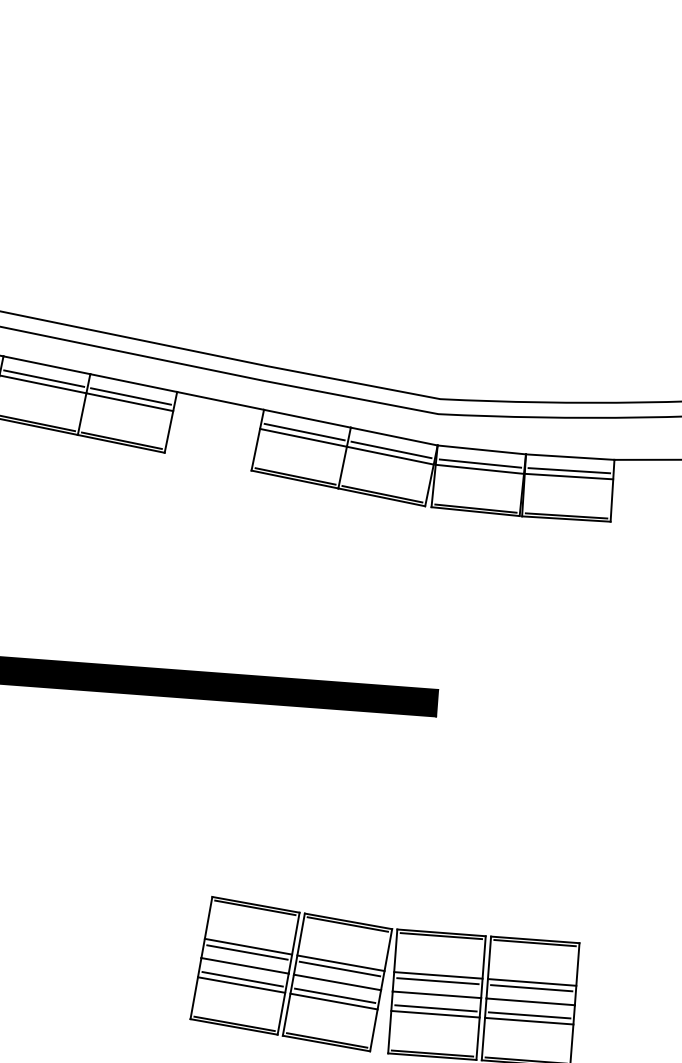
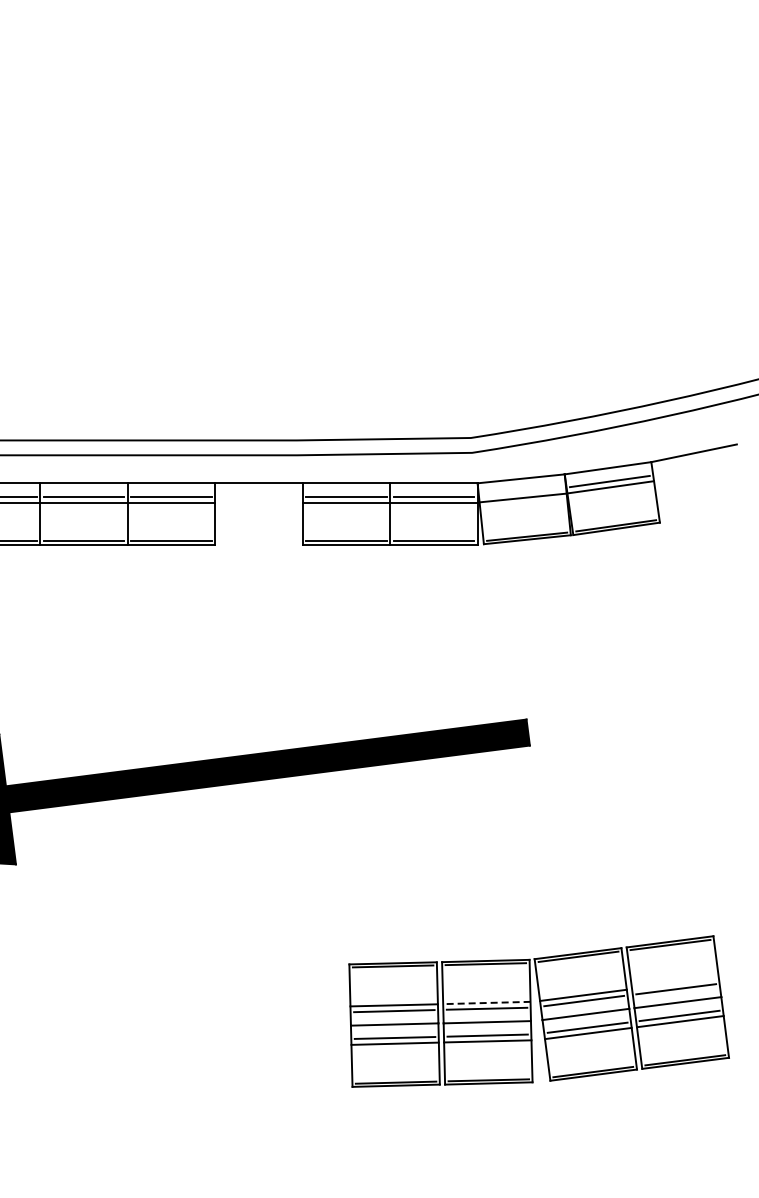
line: (480, 463) -> (522, 492), removed
line: (340, 962) -> (486, 1002), solid -> dashed
line: (532, 982) -> (675, 983), removed

